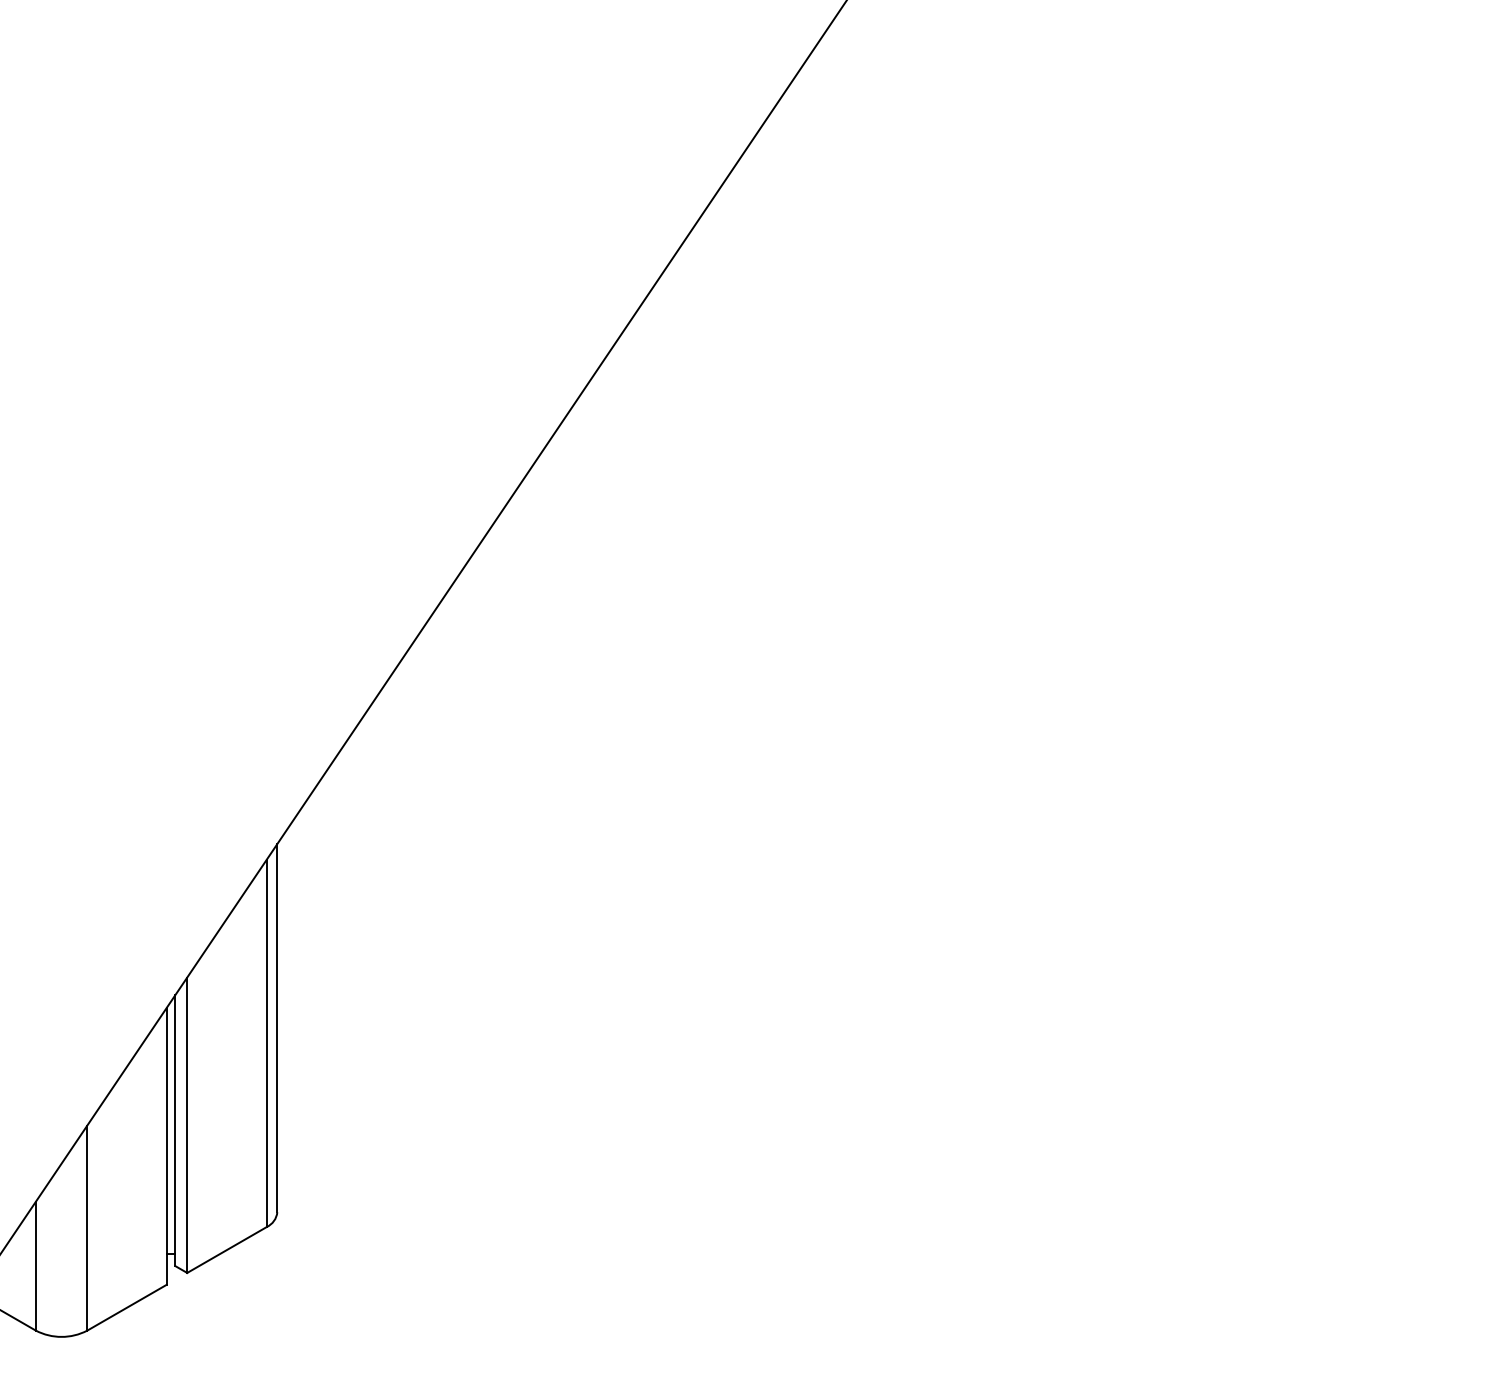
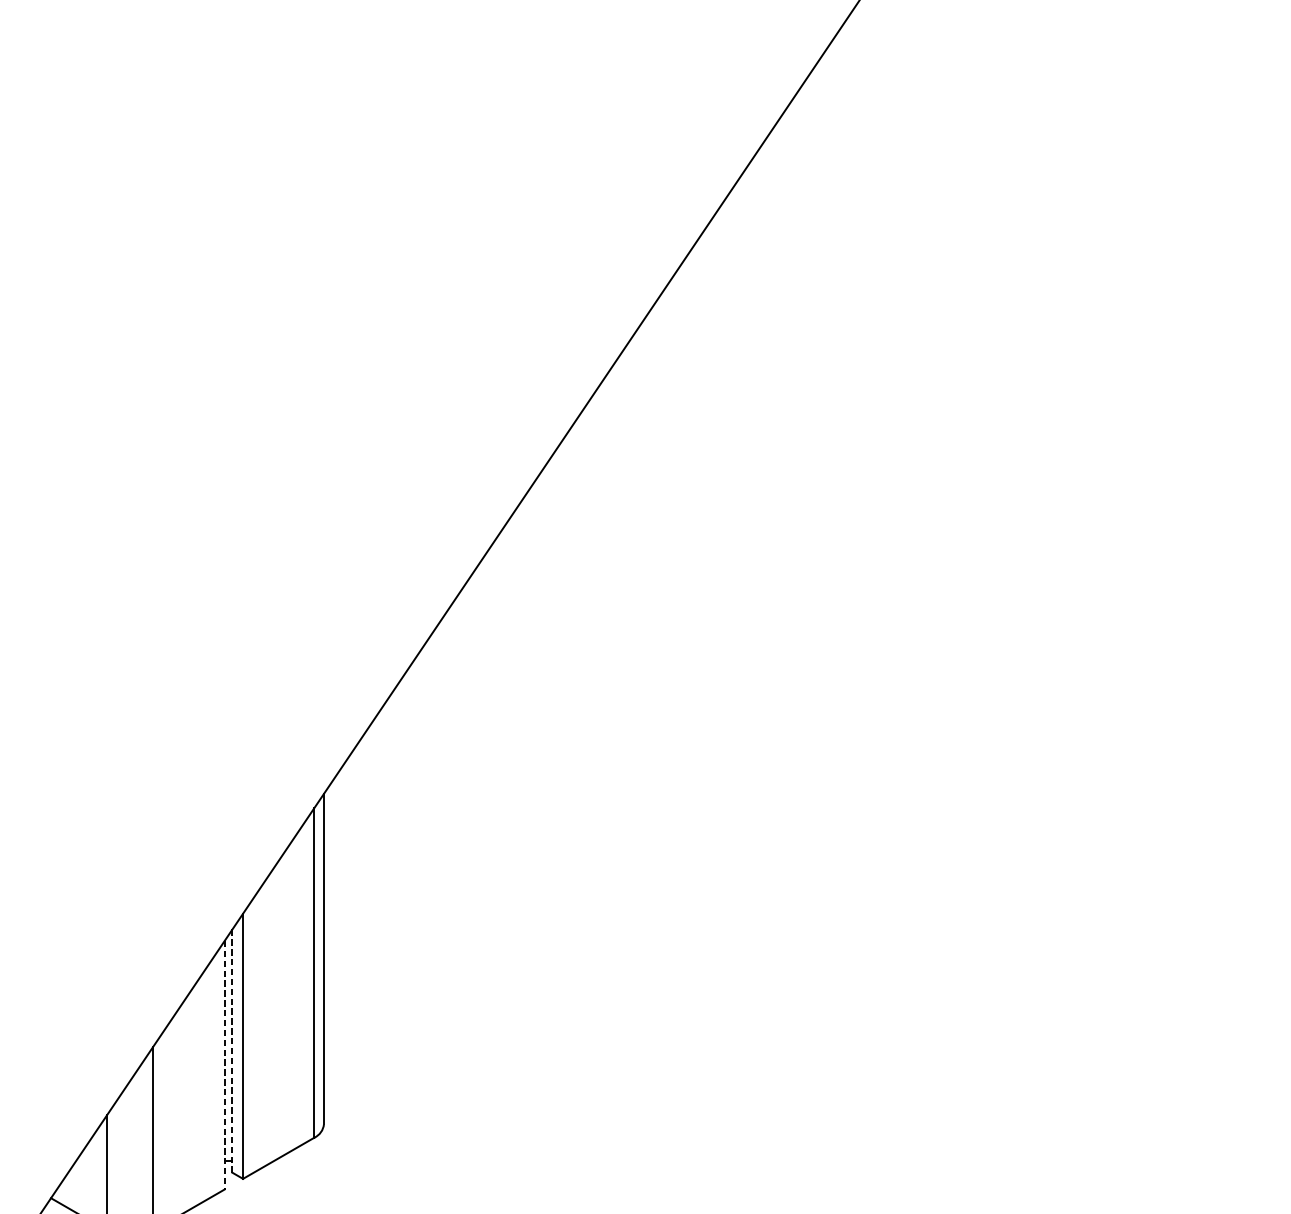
line: (175, 1131) -> (232, 1051), solid -> dashed
line: (166, 1146) -> (224, 1065), solid -> dashed

